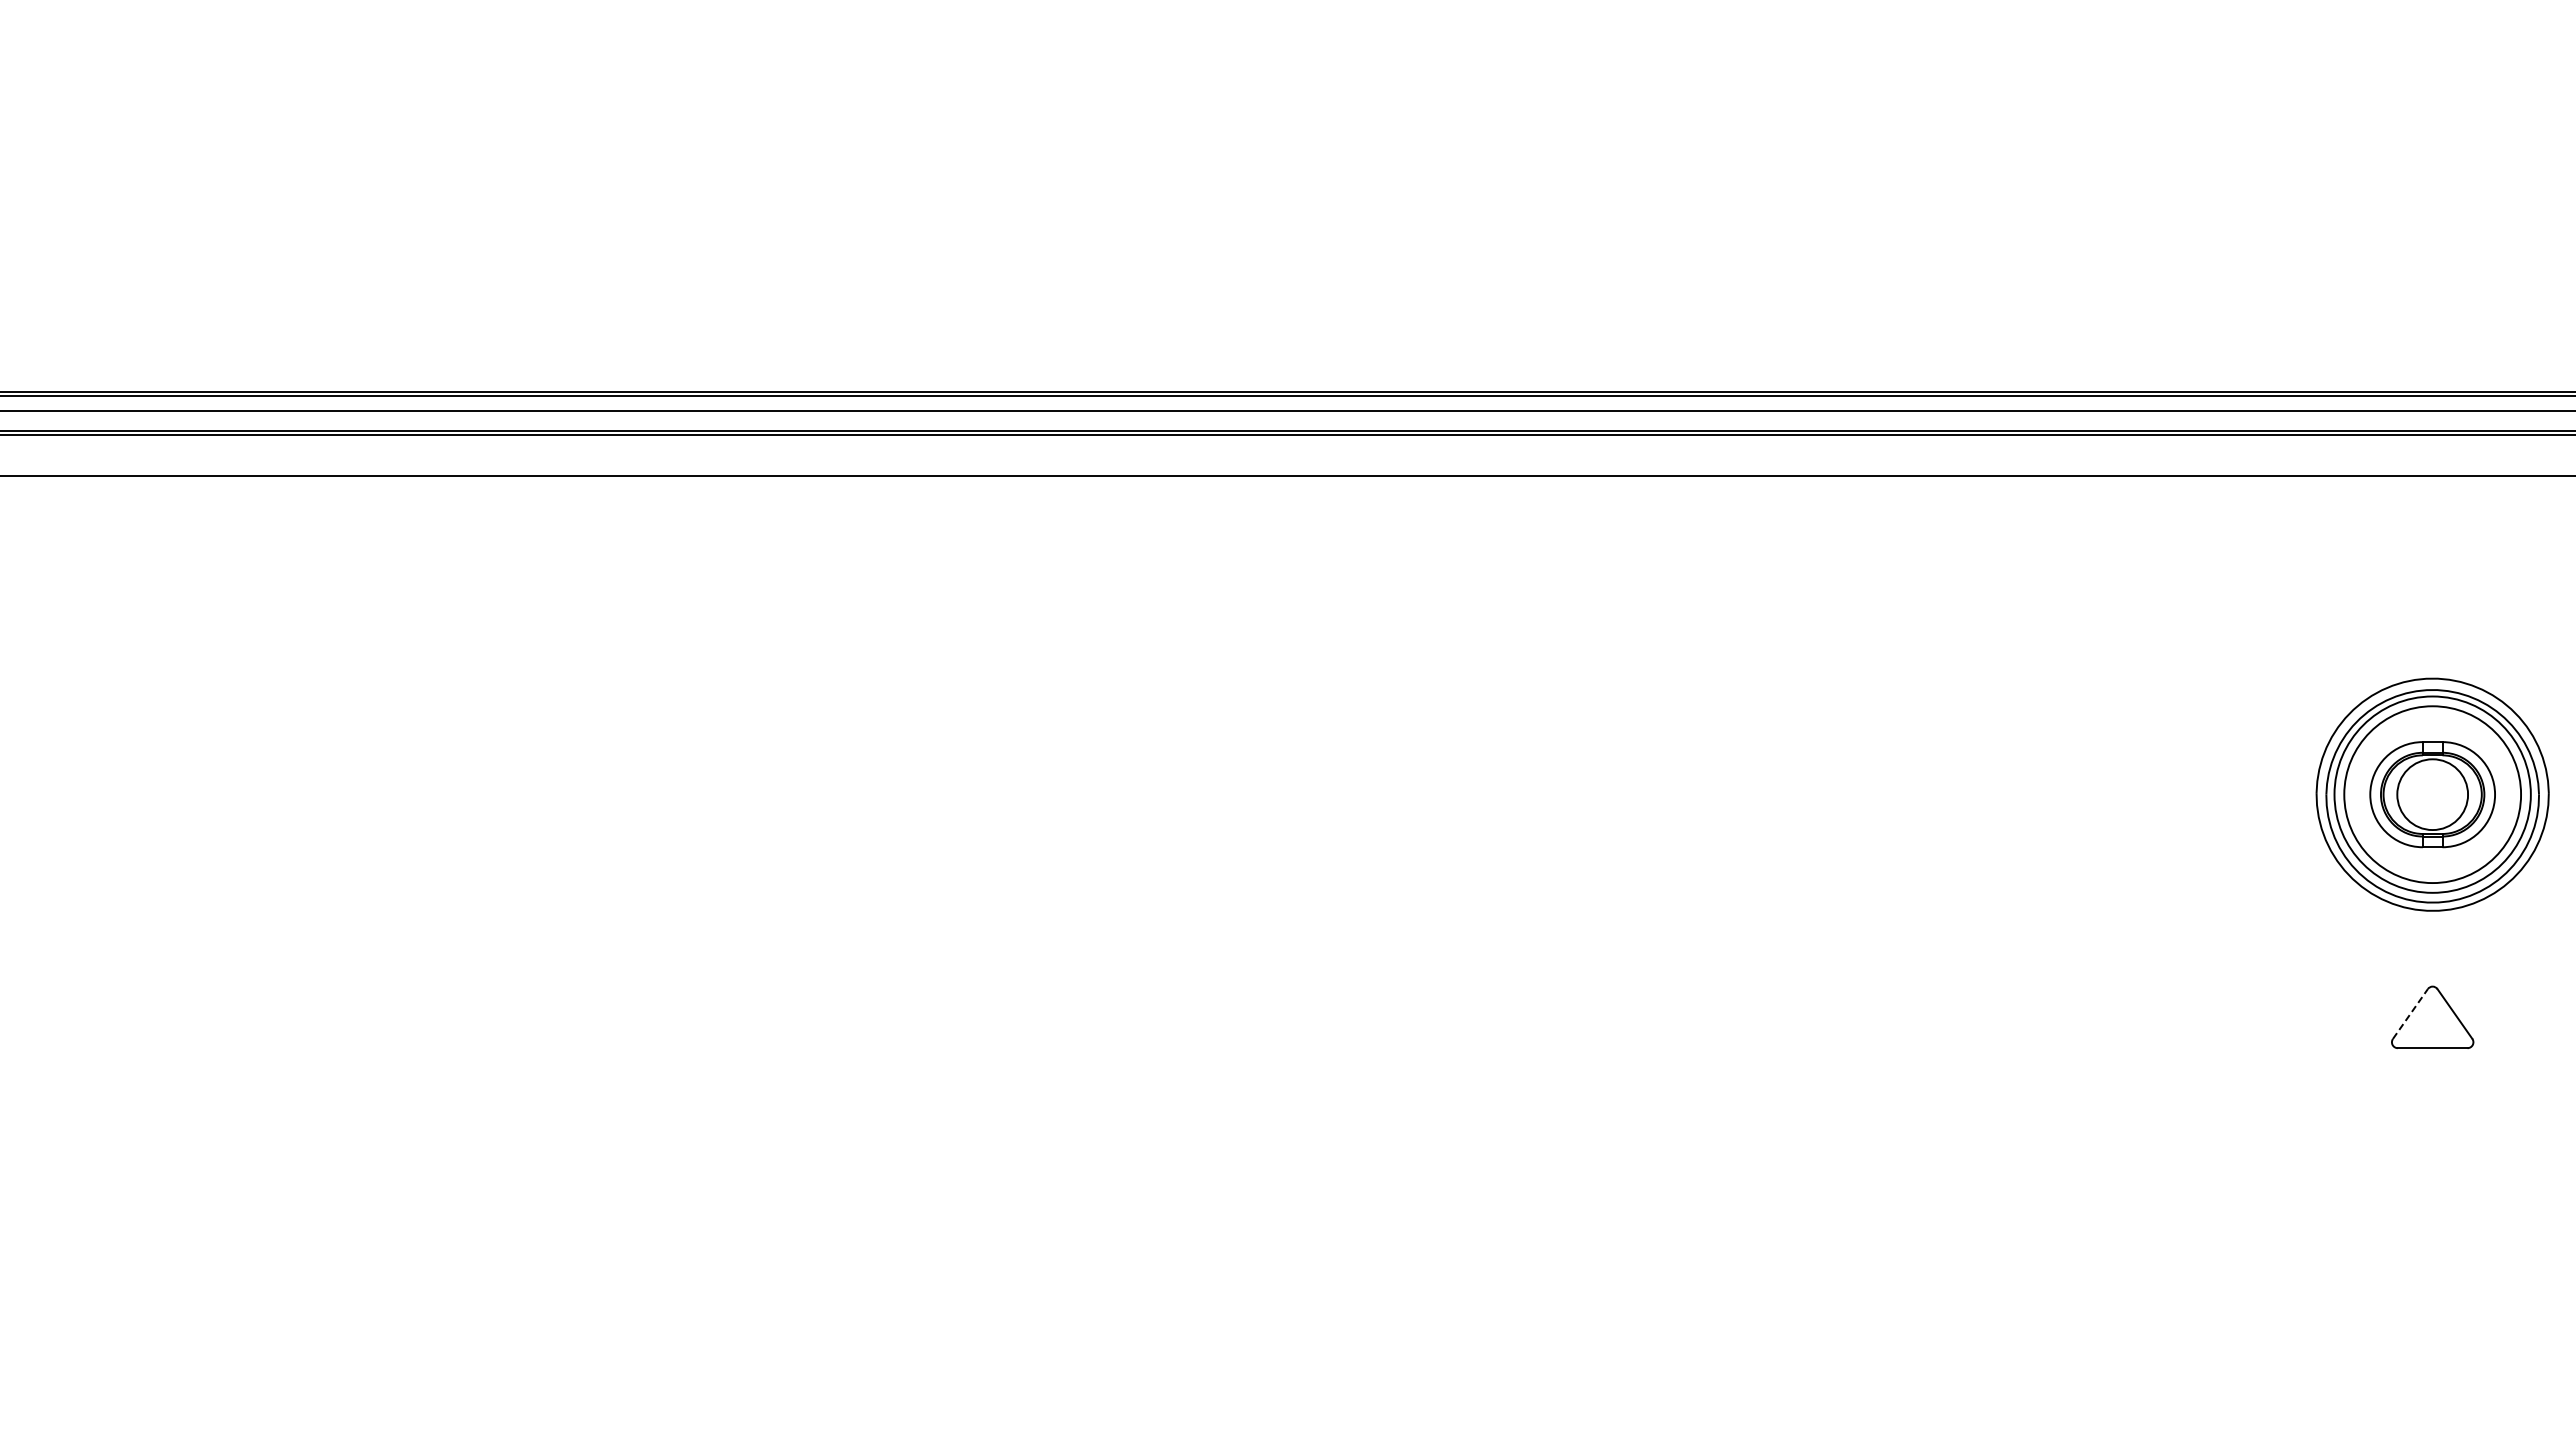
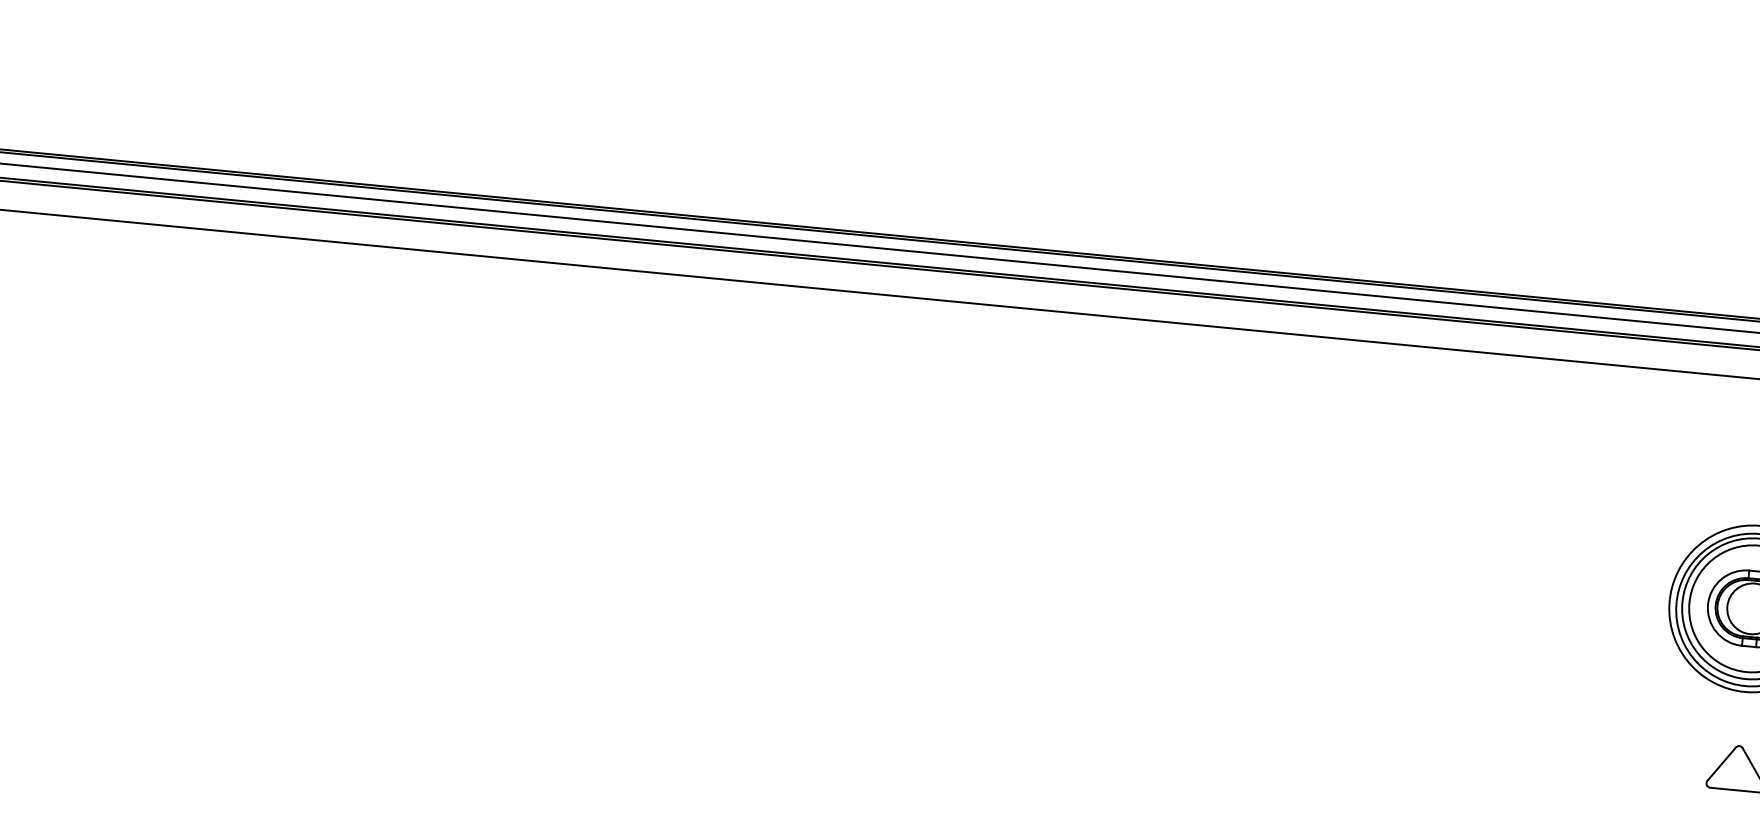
line: (2410, 1013) -> (1721, 763), dashed -> solid

